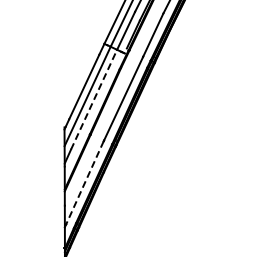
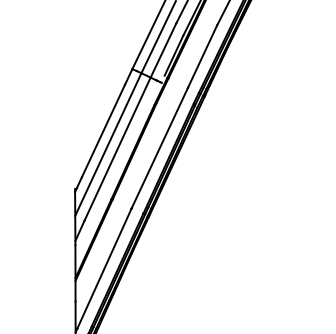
line: (94, 99) -> (118, 148), dashed -> solid
line: (84, 182) -> (103, 268), dashed -> solid

